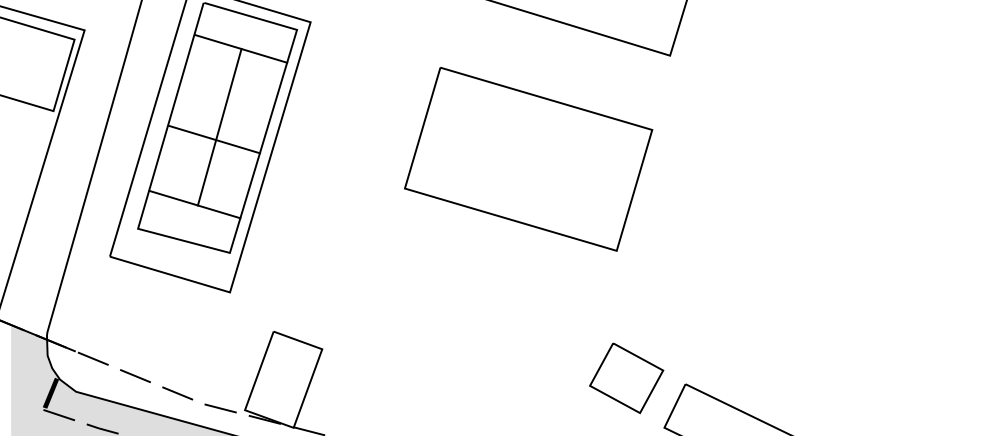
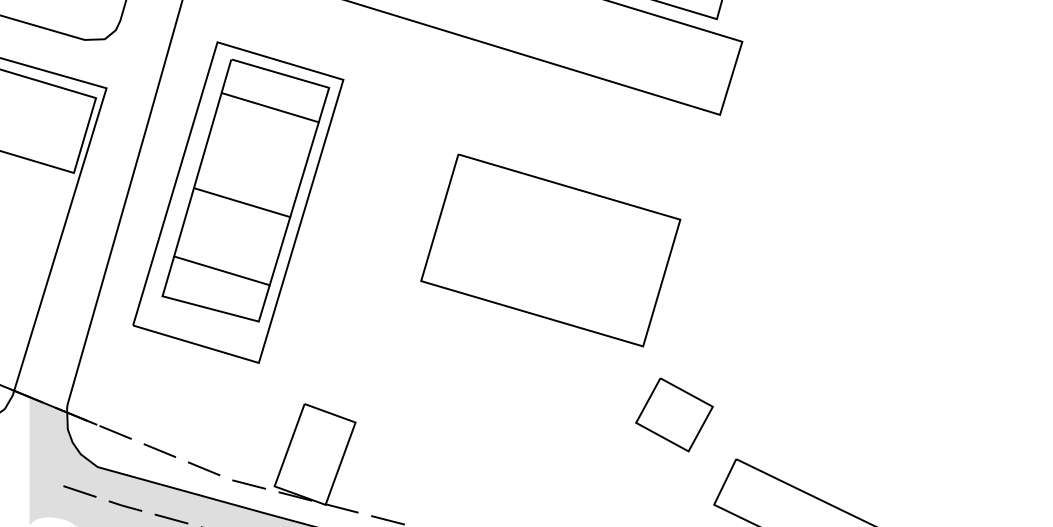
line: (220, 126) -> (248, 189), removed
part: (528, 159) -> (550, 250), moved
part: (626, 377) -> (674, 414), moved
fill: (50, 393) -> (70, 468), removed

